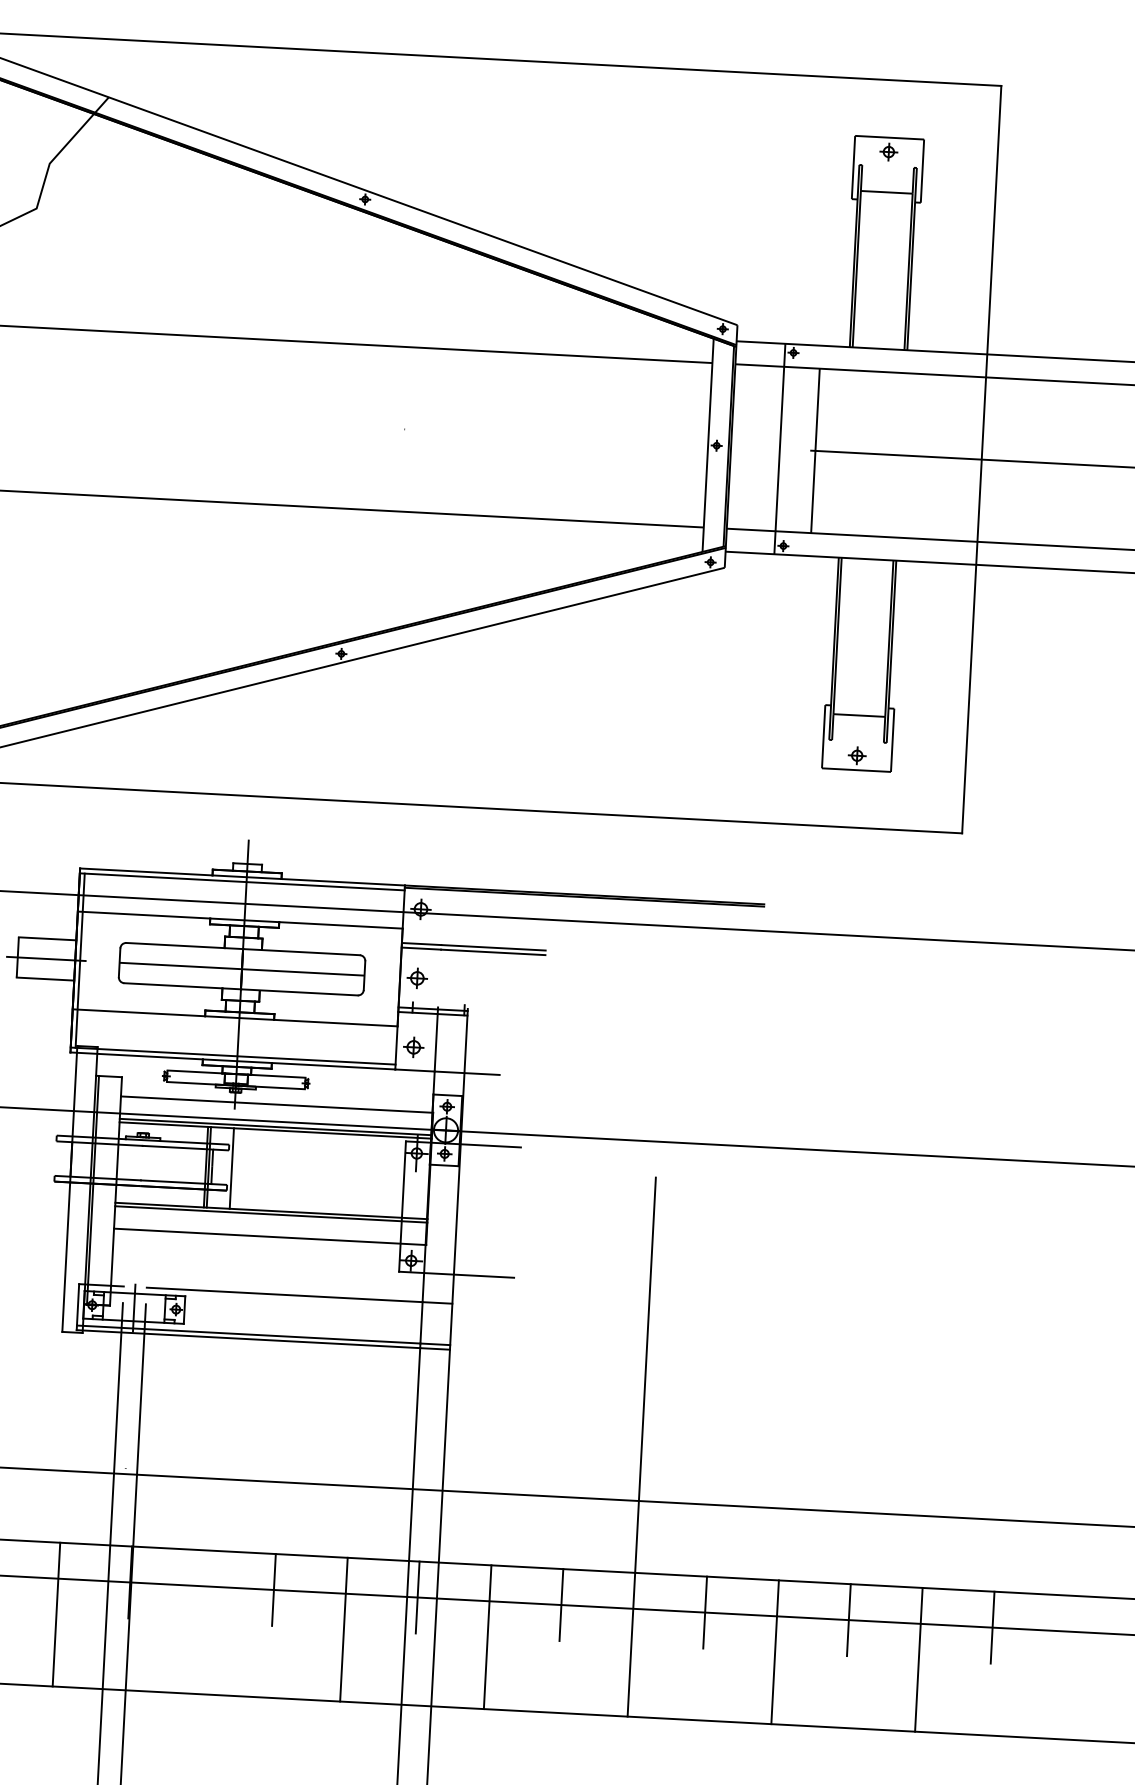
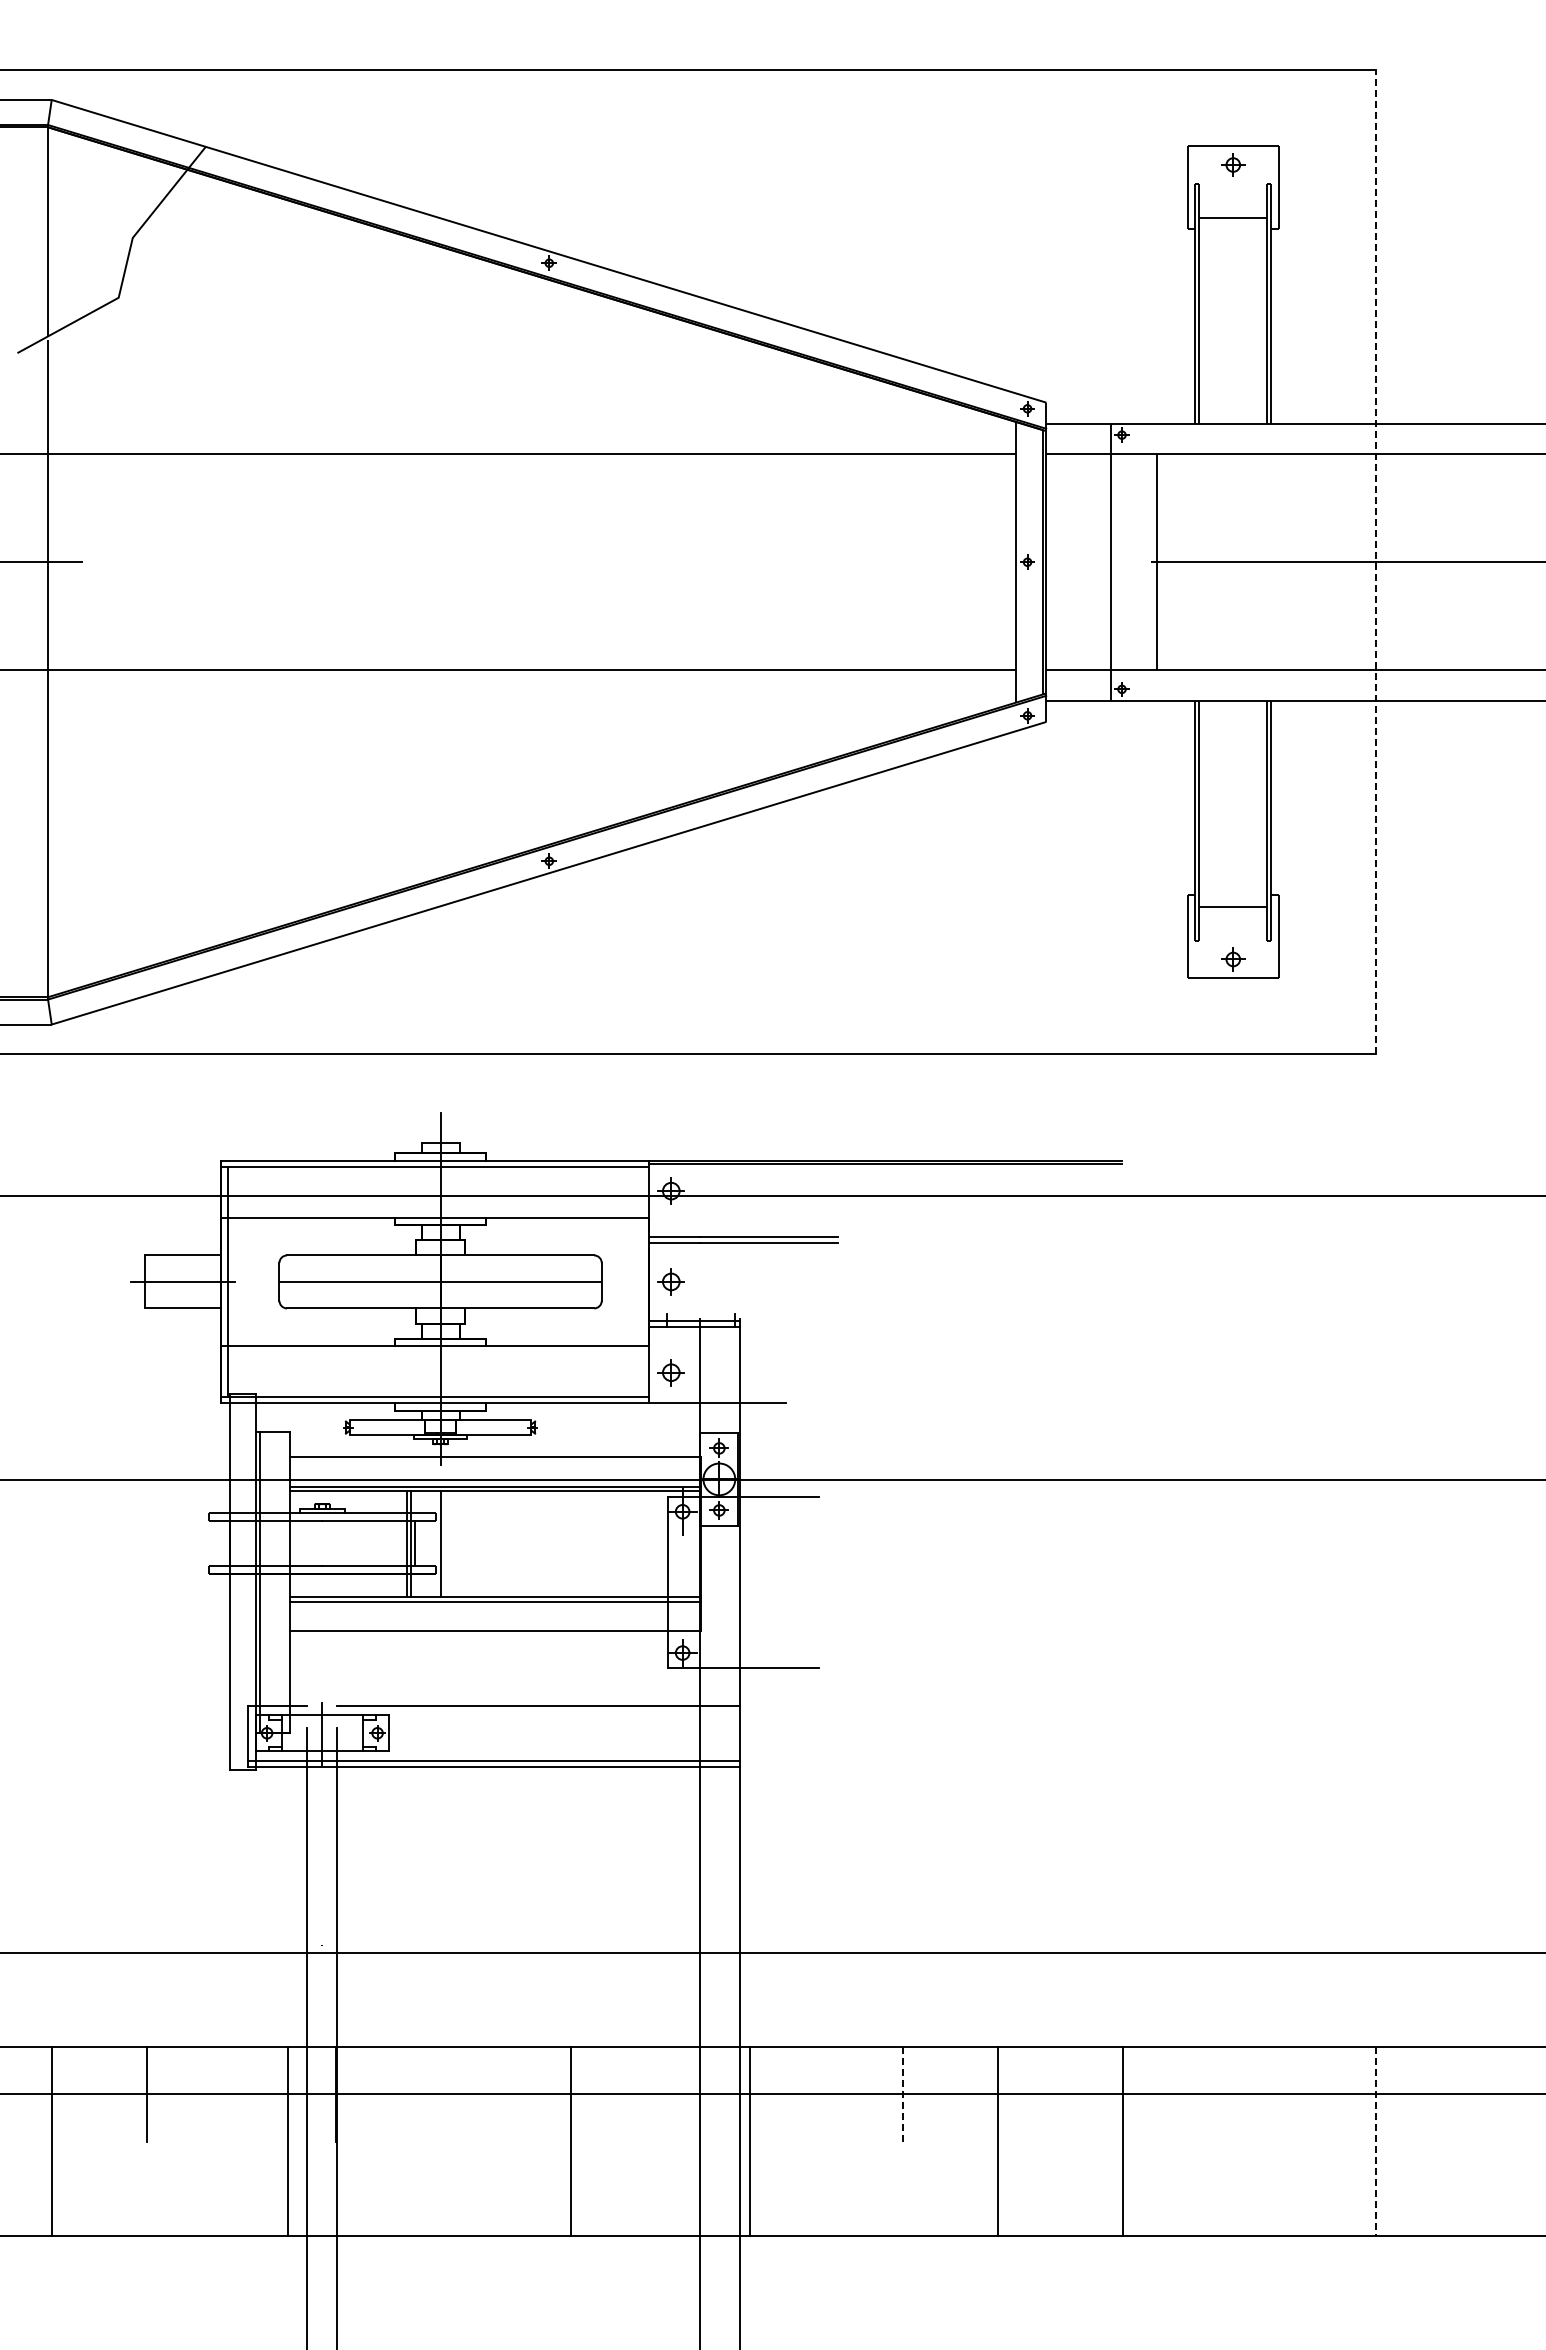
line: (981, 459) -> (1376, 562), solid -> dashed
line: (645, 1375) -> (998, 1787), removed
line: (274, 1590) -> (525, 2094), removed
line: (417, 1597) -> (714, 2094), removed
line: (561, 1605) -> (903, 2094), solid -> dashed
line: (705, 1612) -> (1092, 2094), removed
line: (56, 1614) -> (288, 2141), moved
line: (848, 1620) -> (1281, 2094), removed
line: (992, 1627) -> (1470, 2094), removed
line: (343, 1629) -> (570, 2141), moved
line: (487, 1637) -> (749, 2141), moved
line: (775, 1652) -> (1123, 2141), moved
line: (918, 1659) -> (1376, 2141), solid -> dashed

